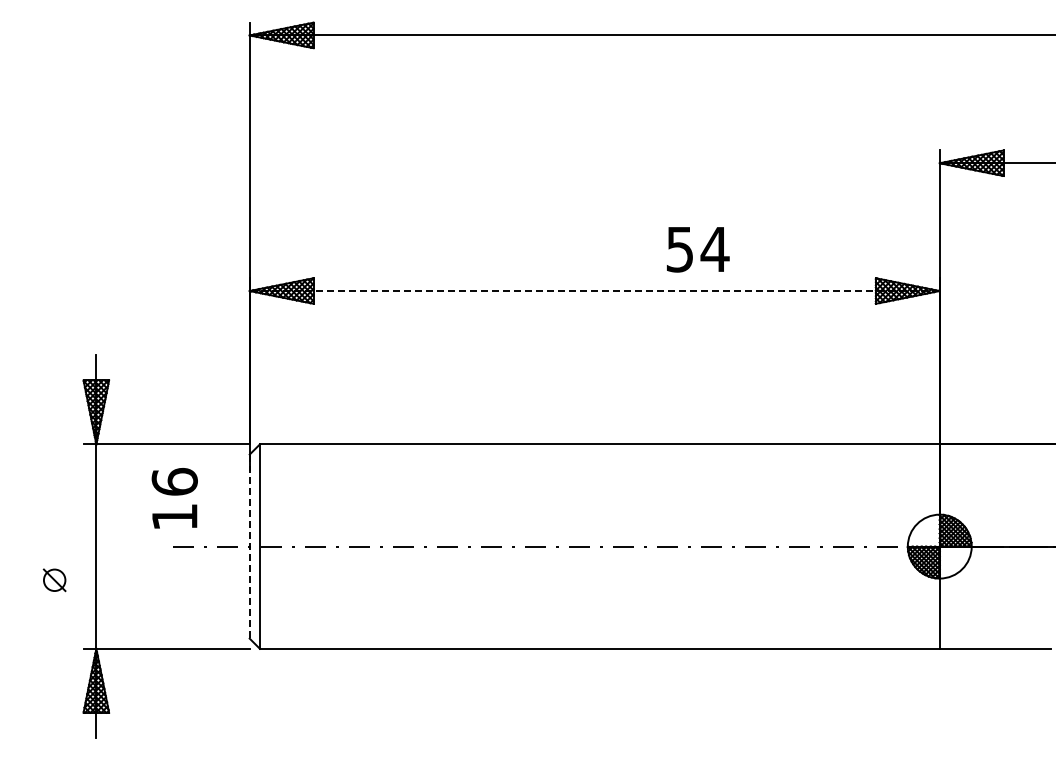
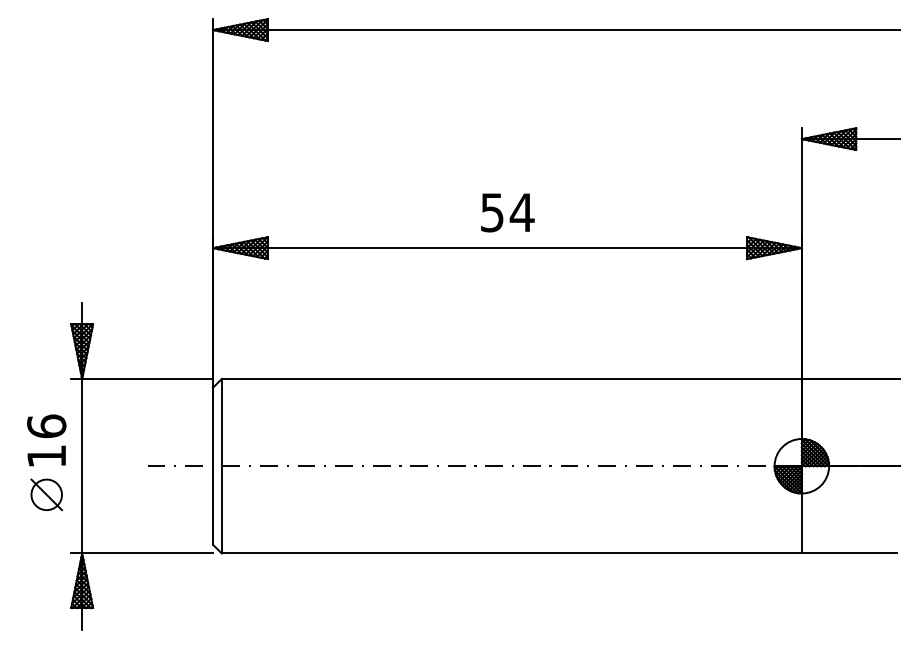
text: (698, 249) -> (508, 212), moved
line: (595, 291) -> (508, 248), dashed -> solid
text: (174, 498) -> (46, 440), moved
line: (249, 547) -> (212, 467), dashed -> solid
part: (54, 580) -> (46, 495), size x1.67

